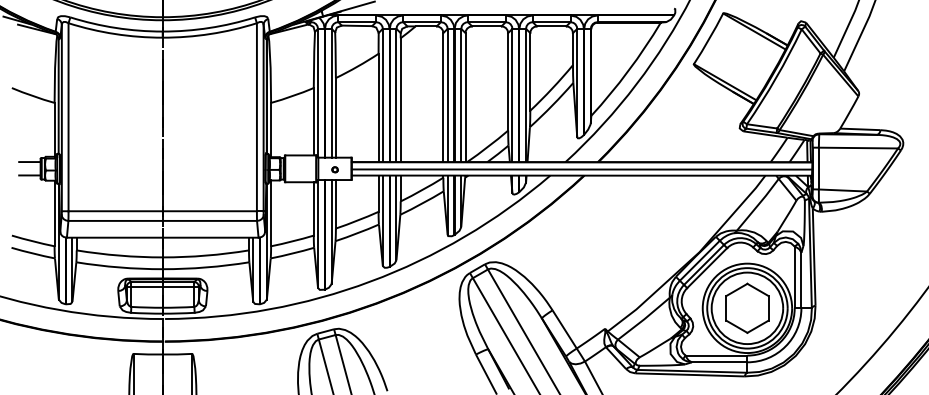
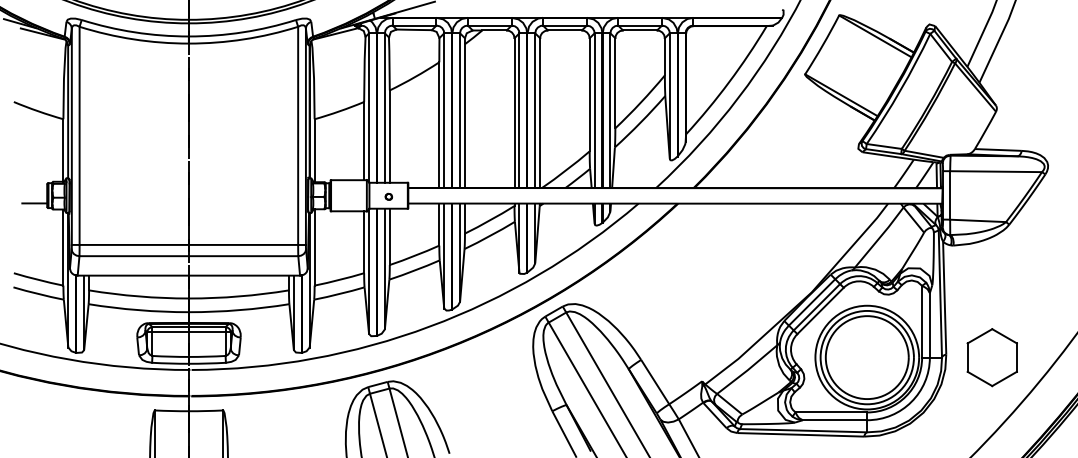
line: (29, 161) -> (34, 187), removed
line: (582, 169) -> (675, 196), removed
part: (746, 308) -> (991, 357), moved

